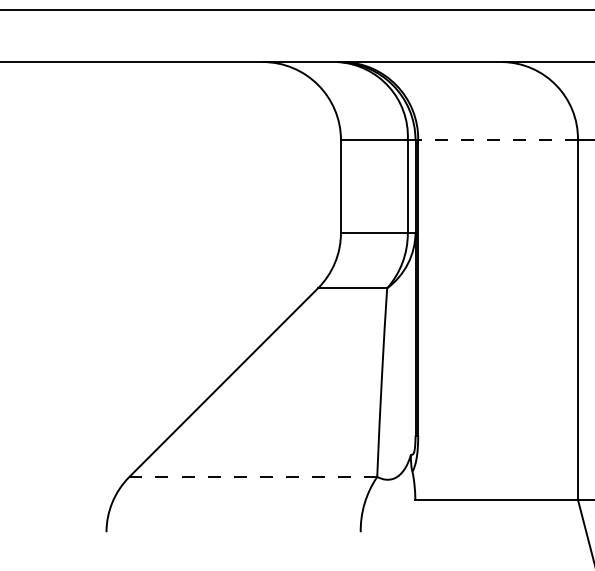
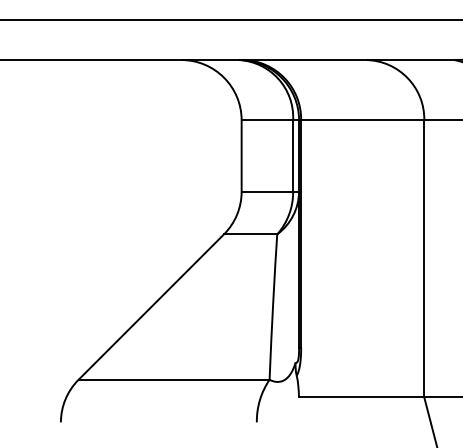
line: (497, 140) -> (362, 120), dashed -> solid
line: (253, 476) -> (174, 379), dashed -> solid

